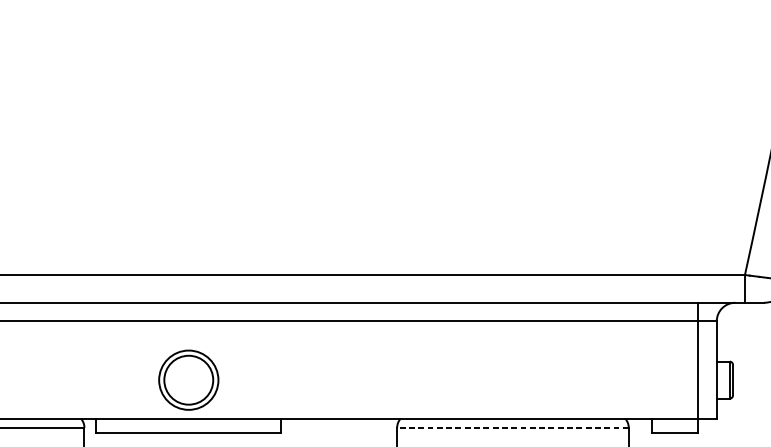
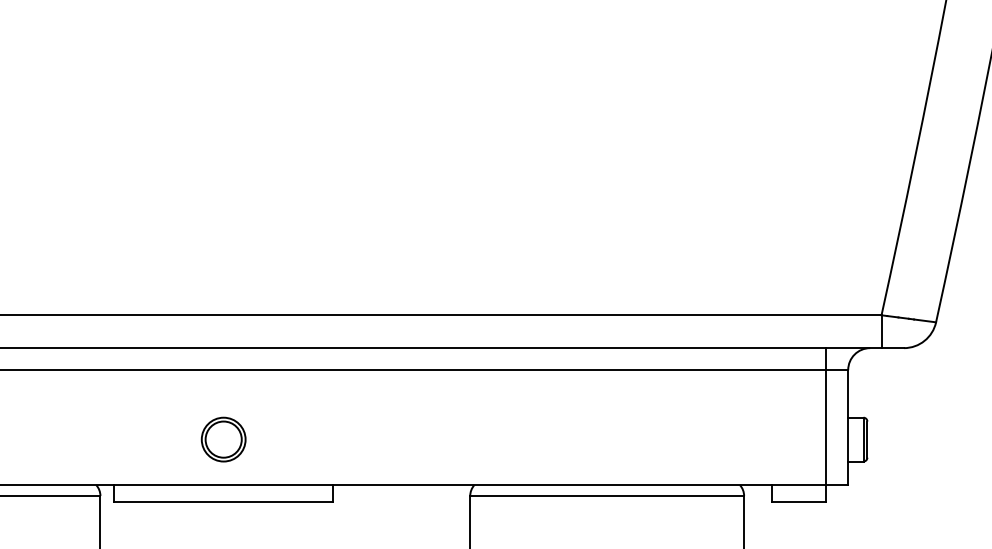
part: (188, 380) -> (223, 439), size x0.62
line: (513, 428) -> (607, 496), dashed -> solid

